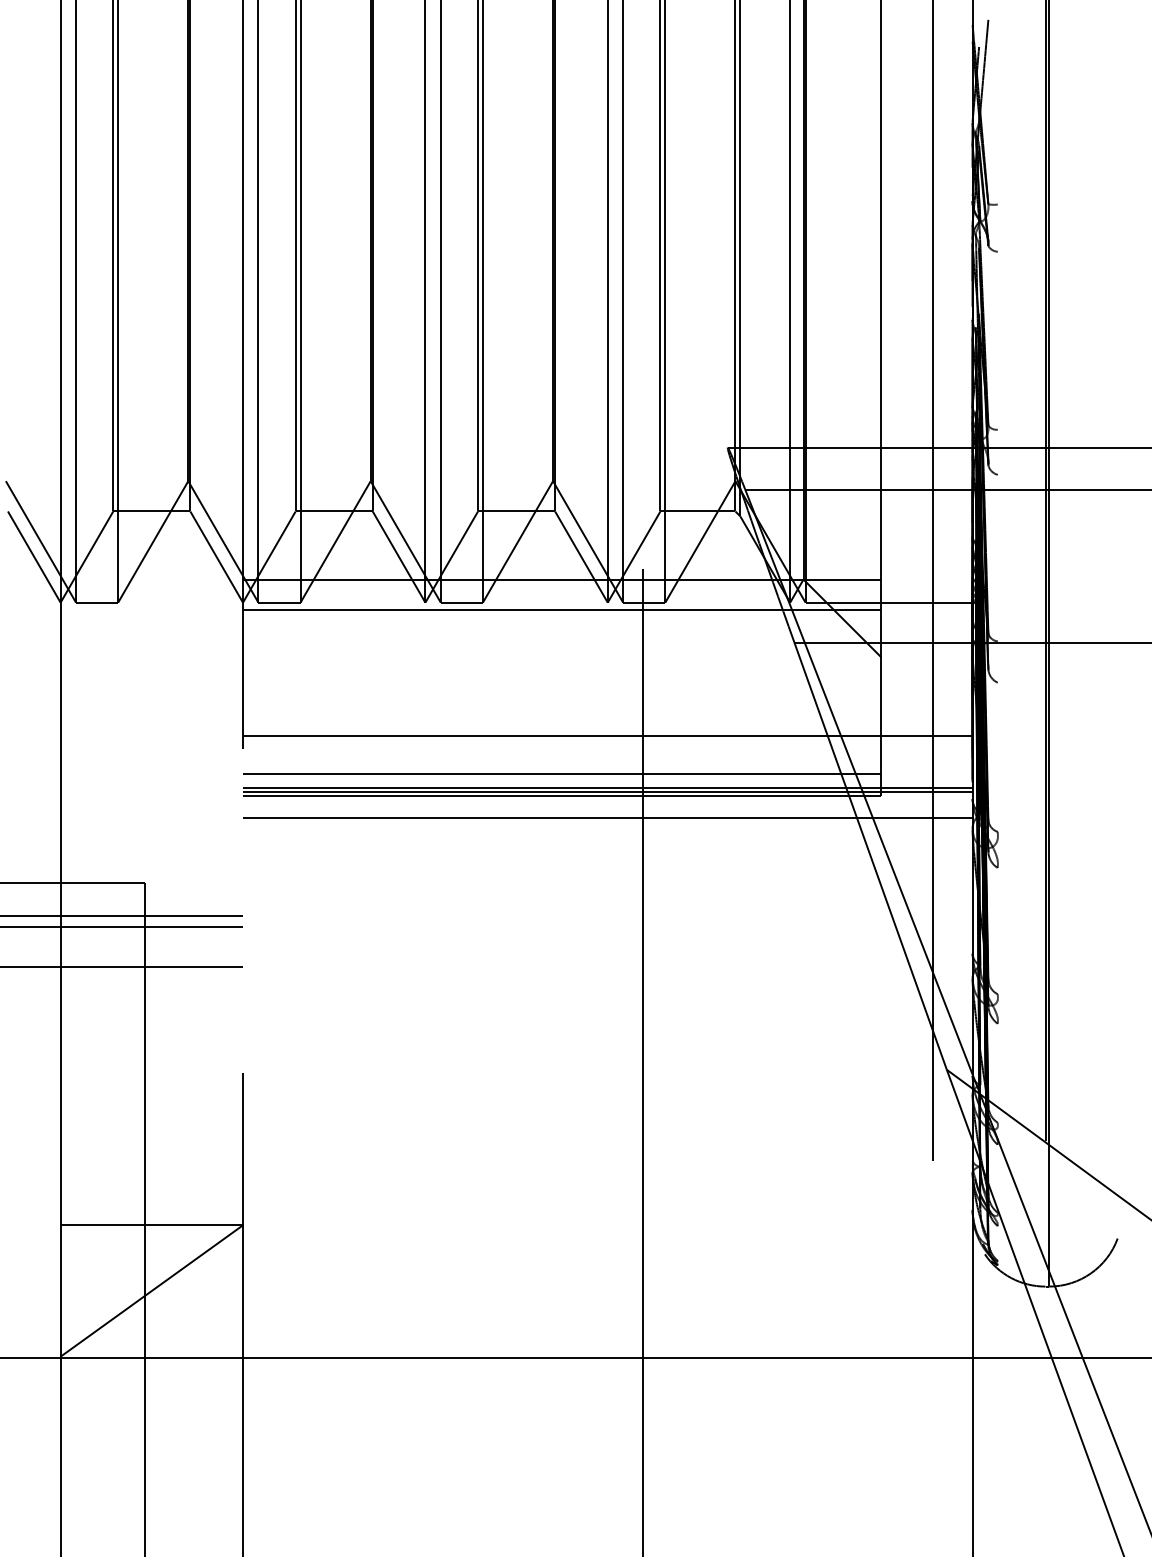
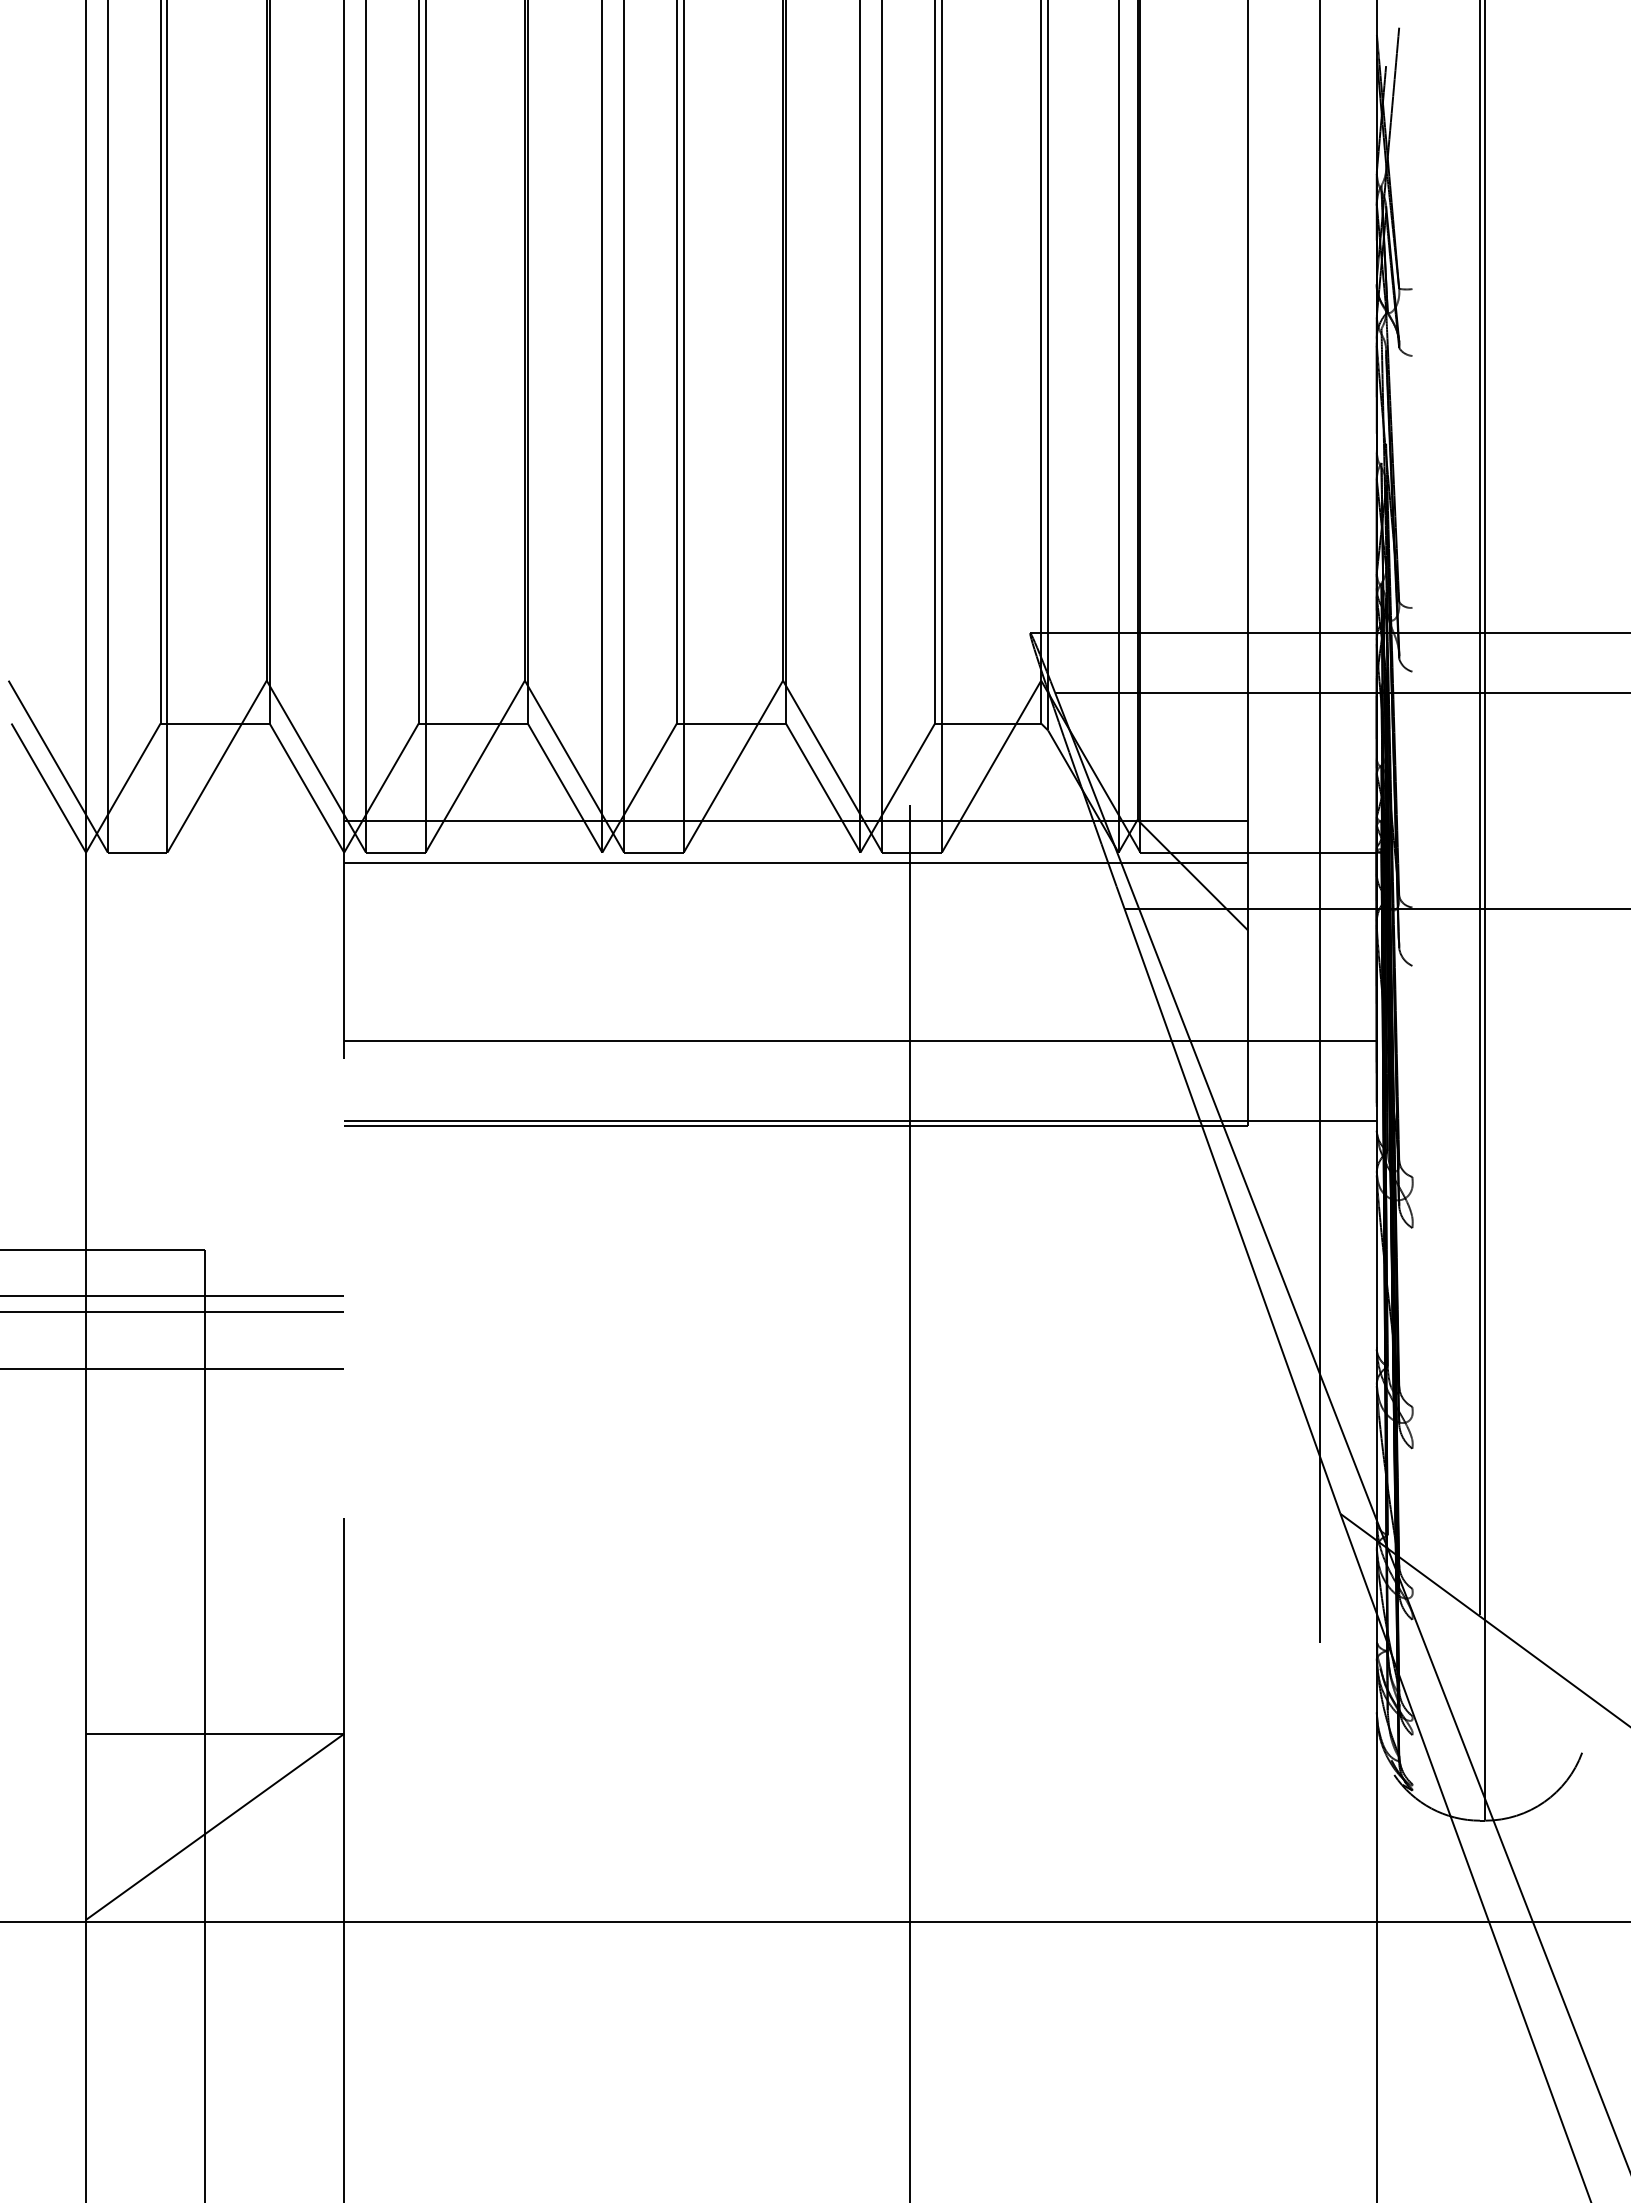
line: (561, 774) -> (795, 1095), removed
line: (607, 787) -> (860, 1114), removed
line: (607, 818) -> (860, 1157), removed

